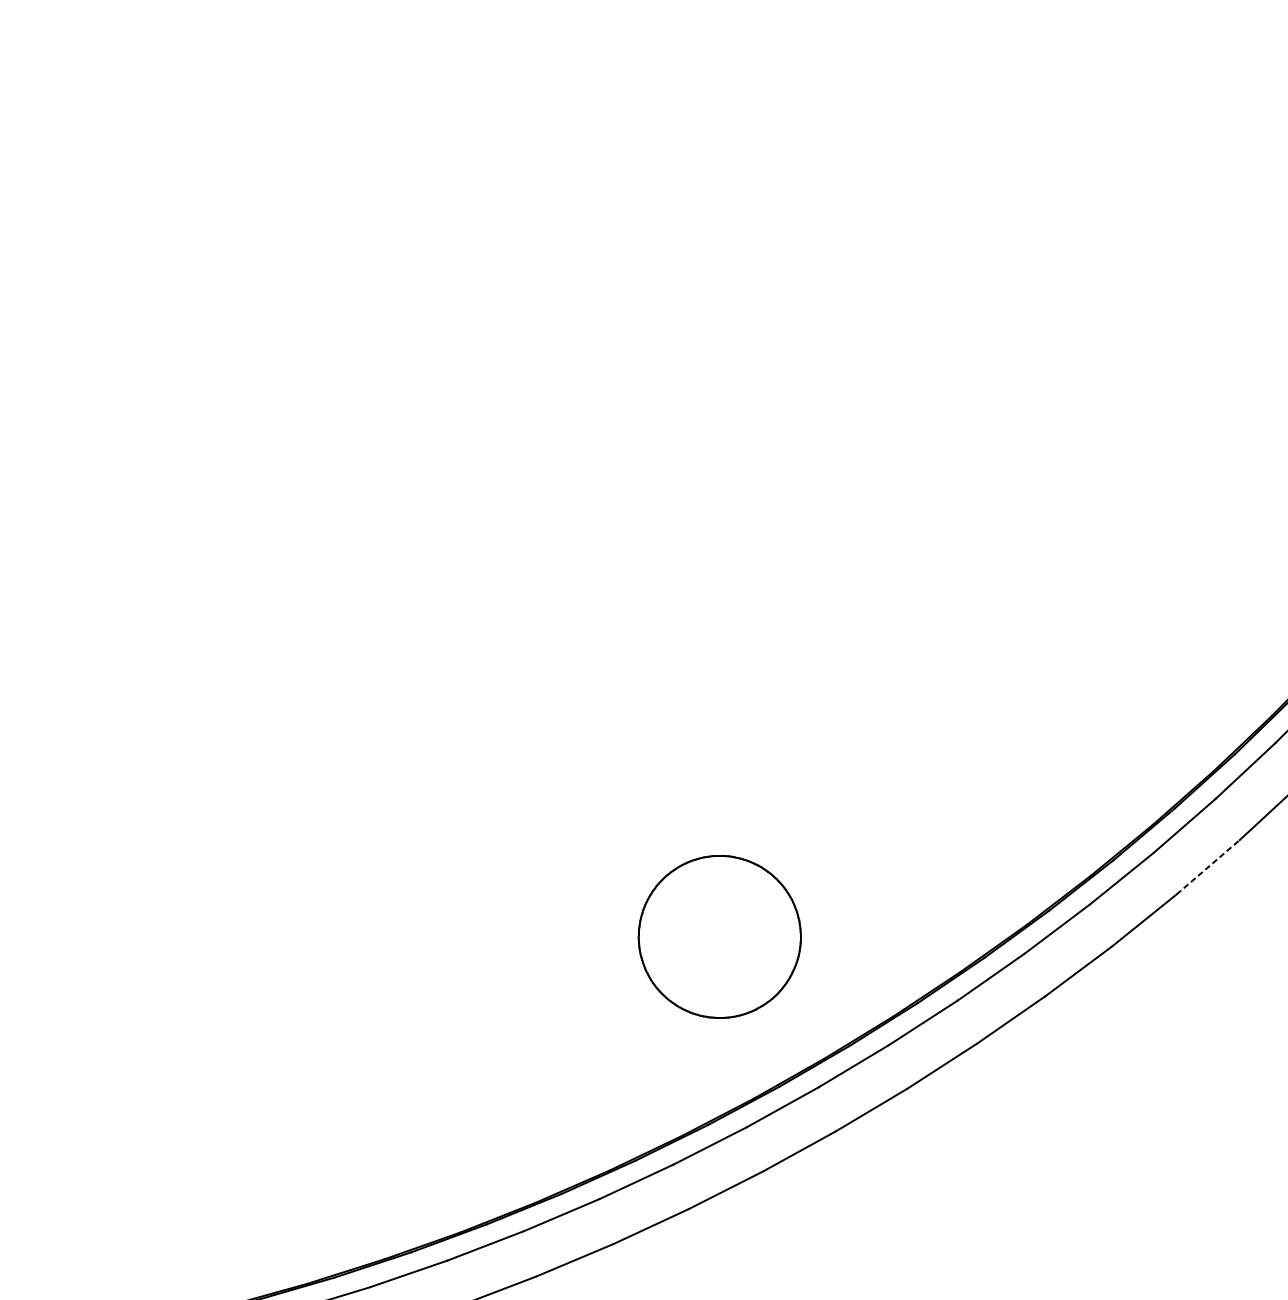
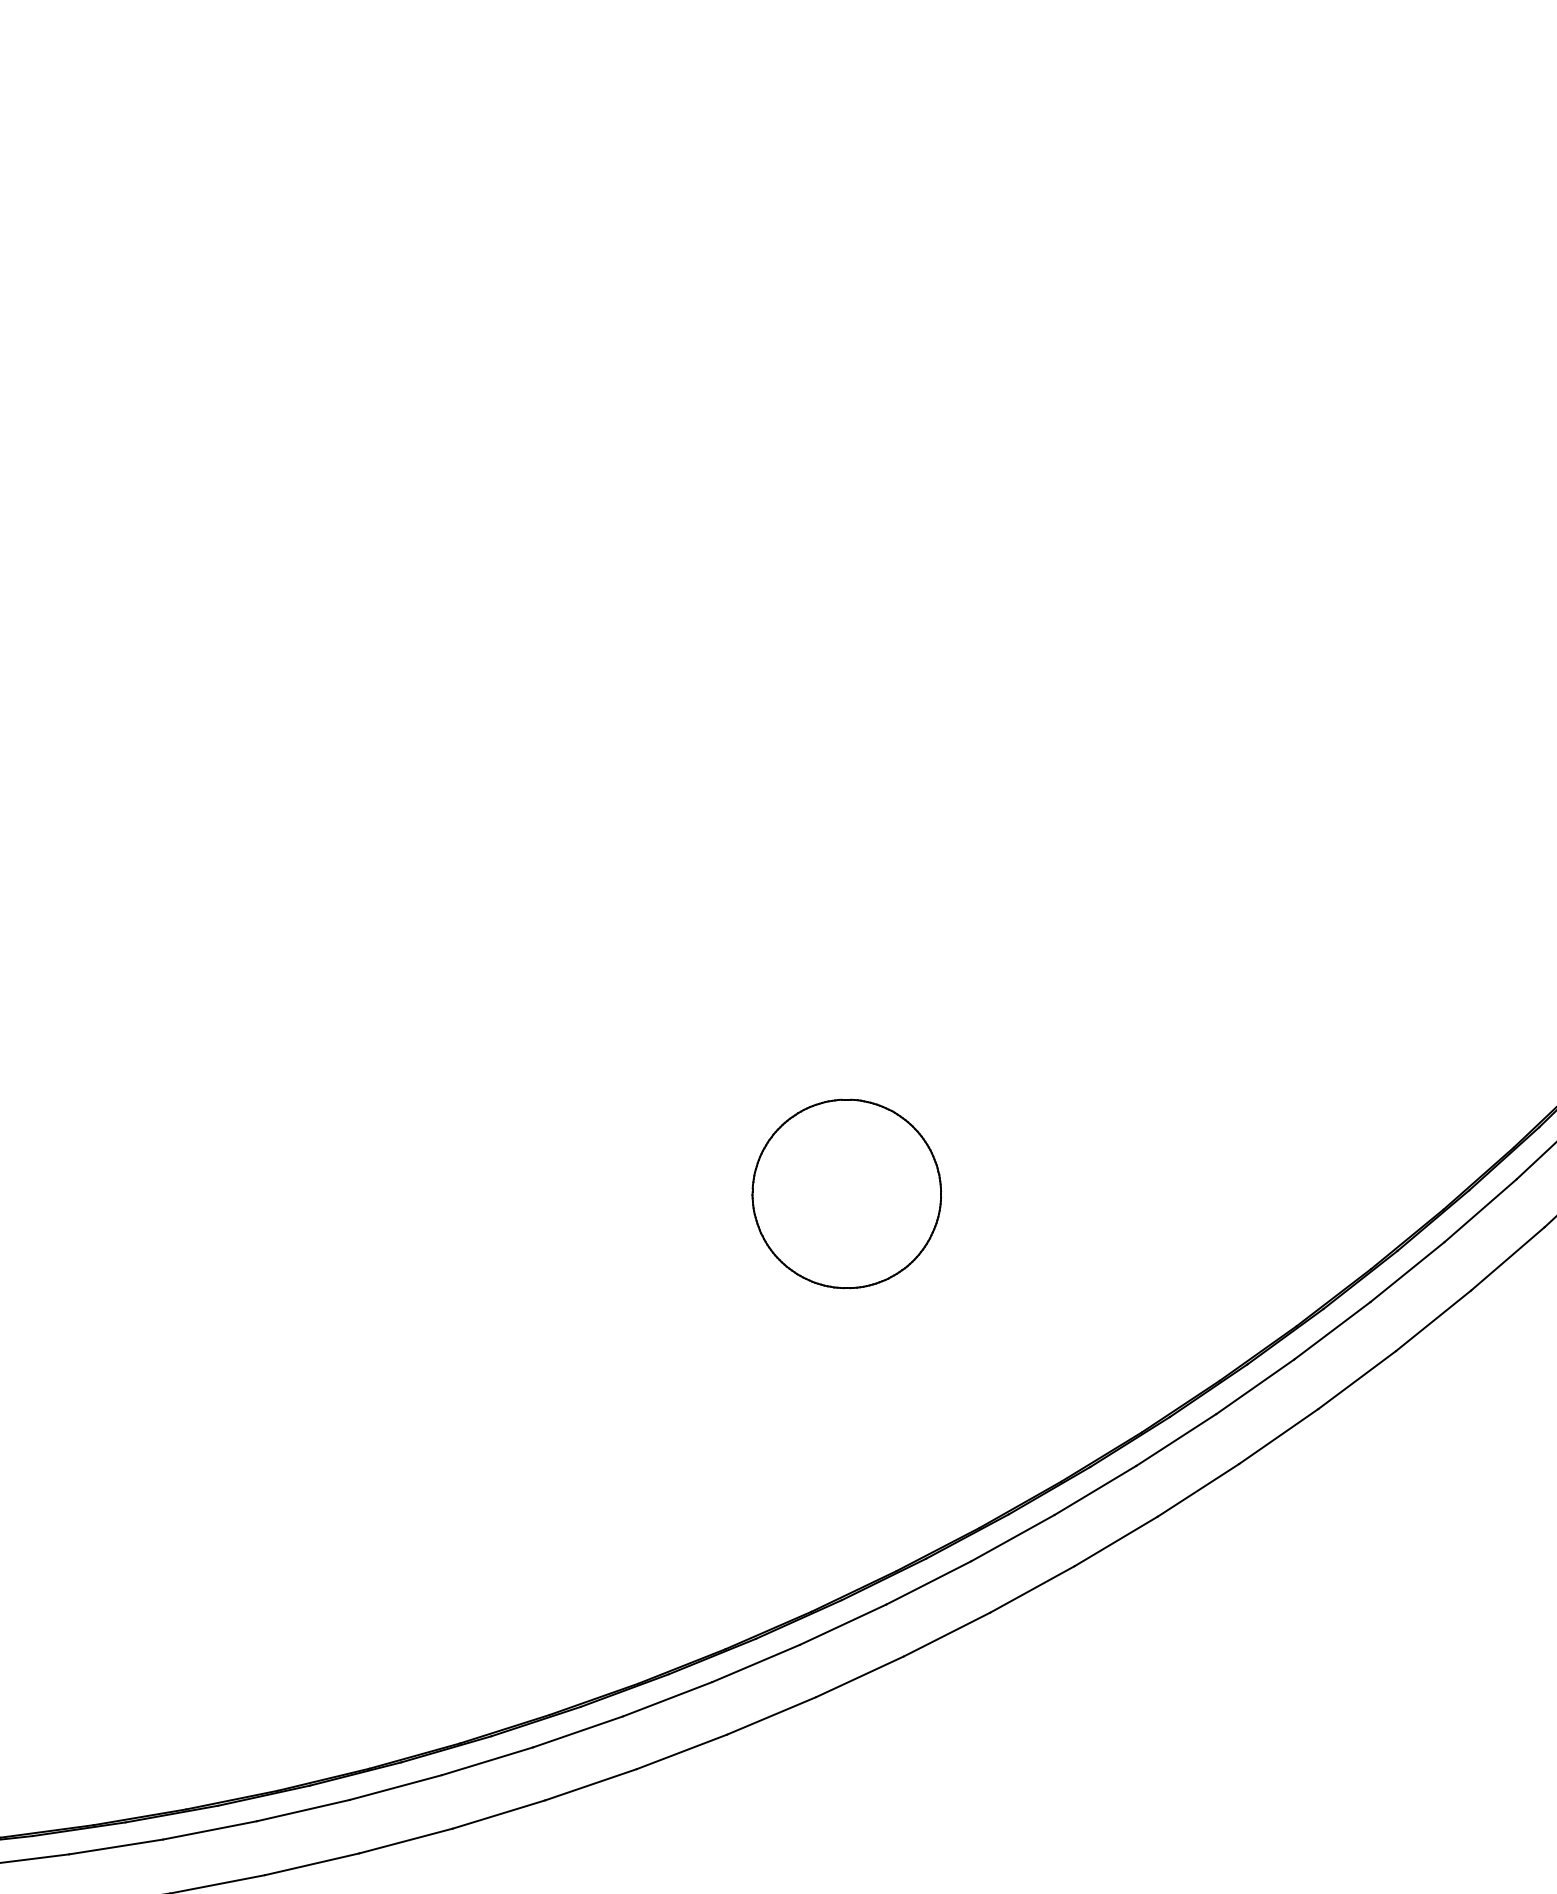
line: (1208, 866) -> (1508, 1258), dashed -> solid
part: (719, 936) -> (846, 1193), moved

